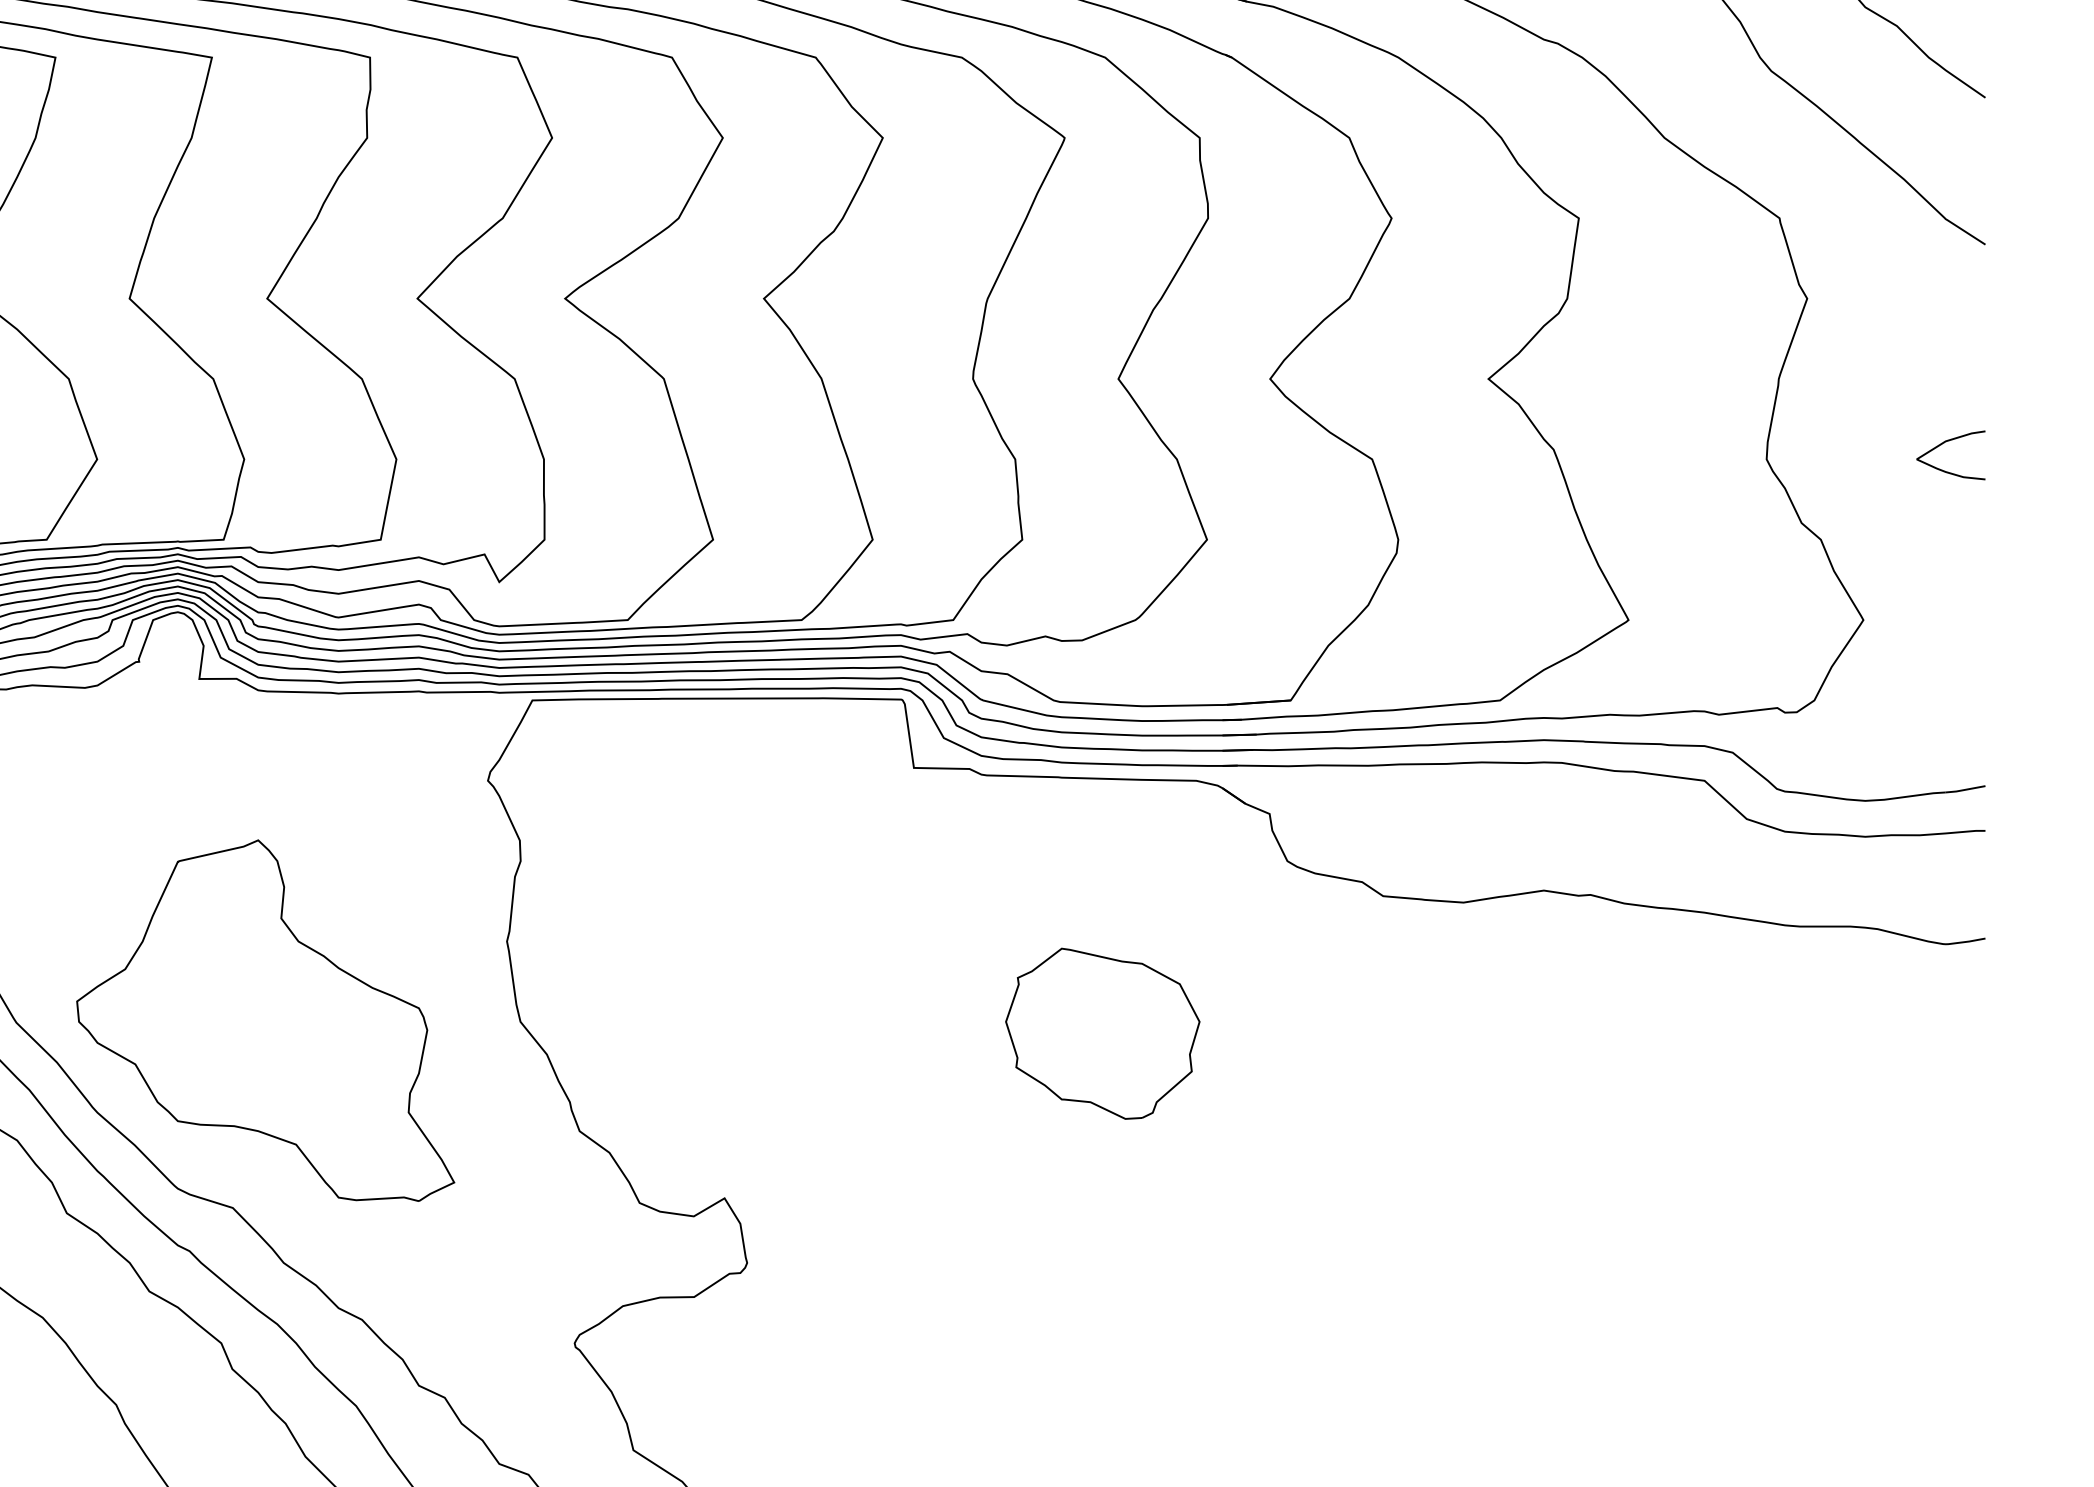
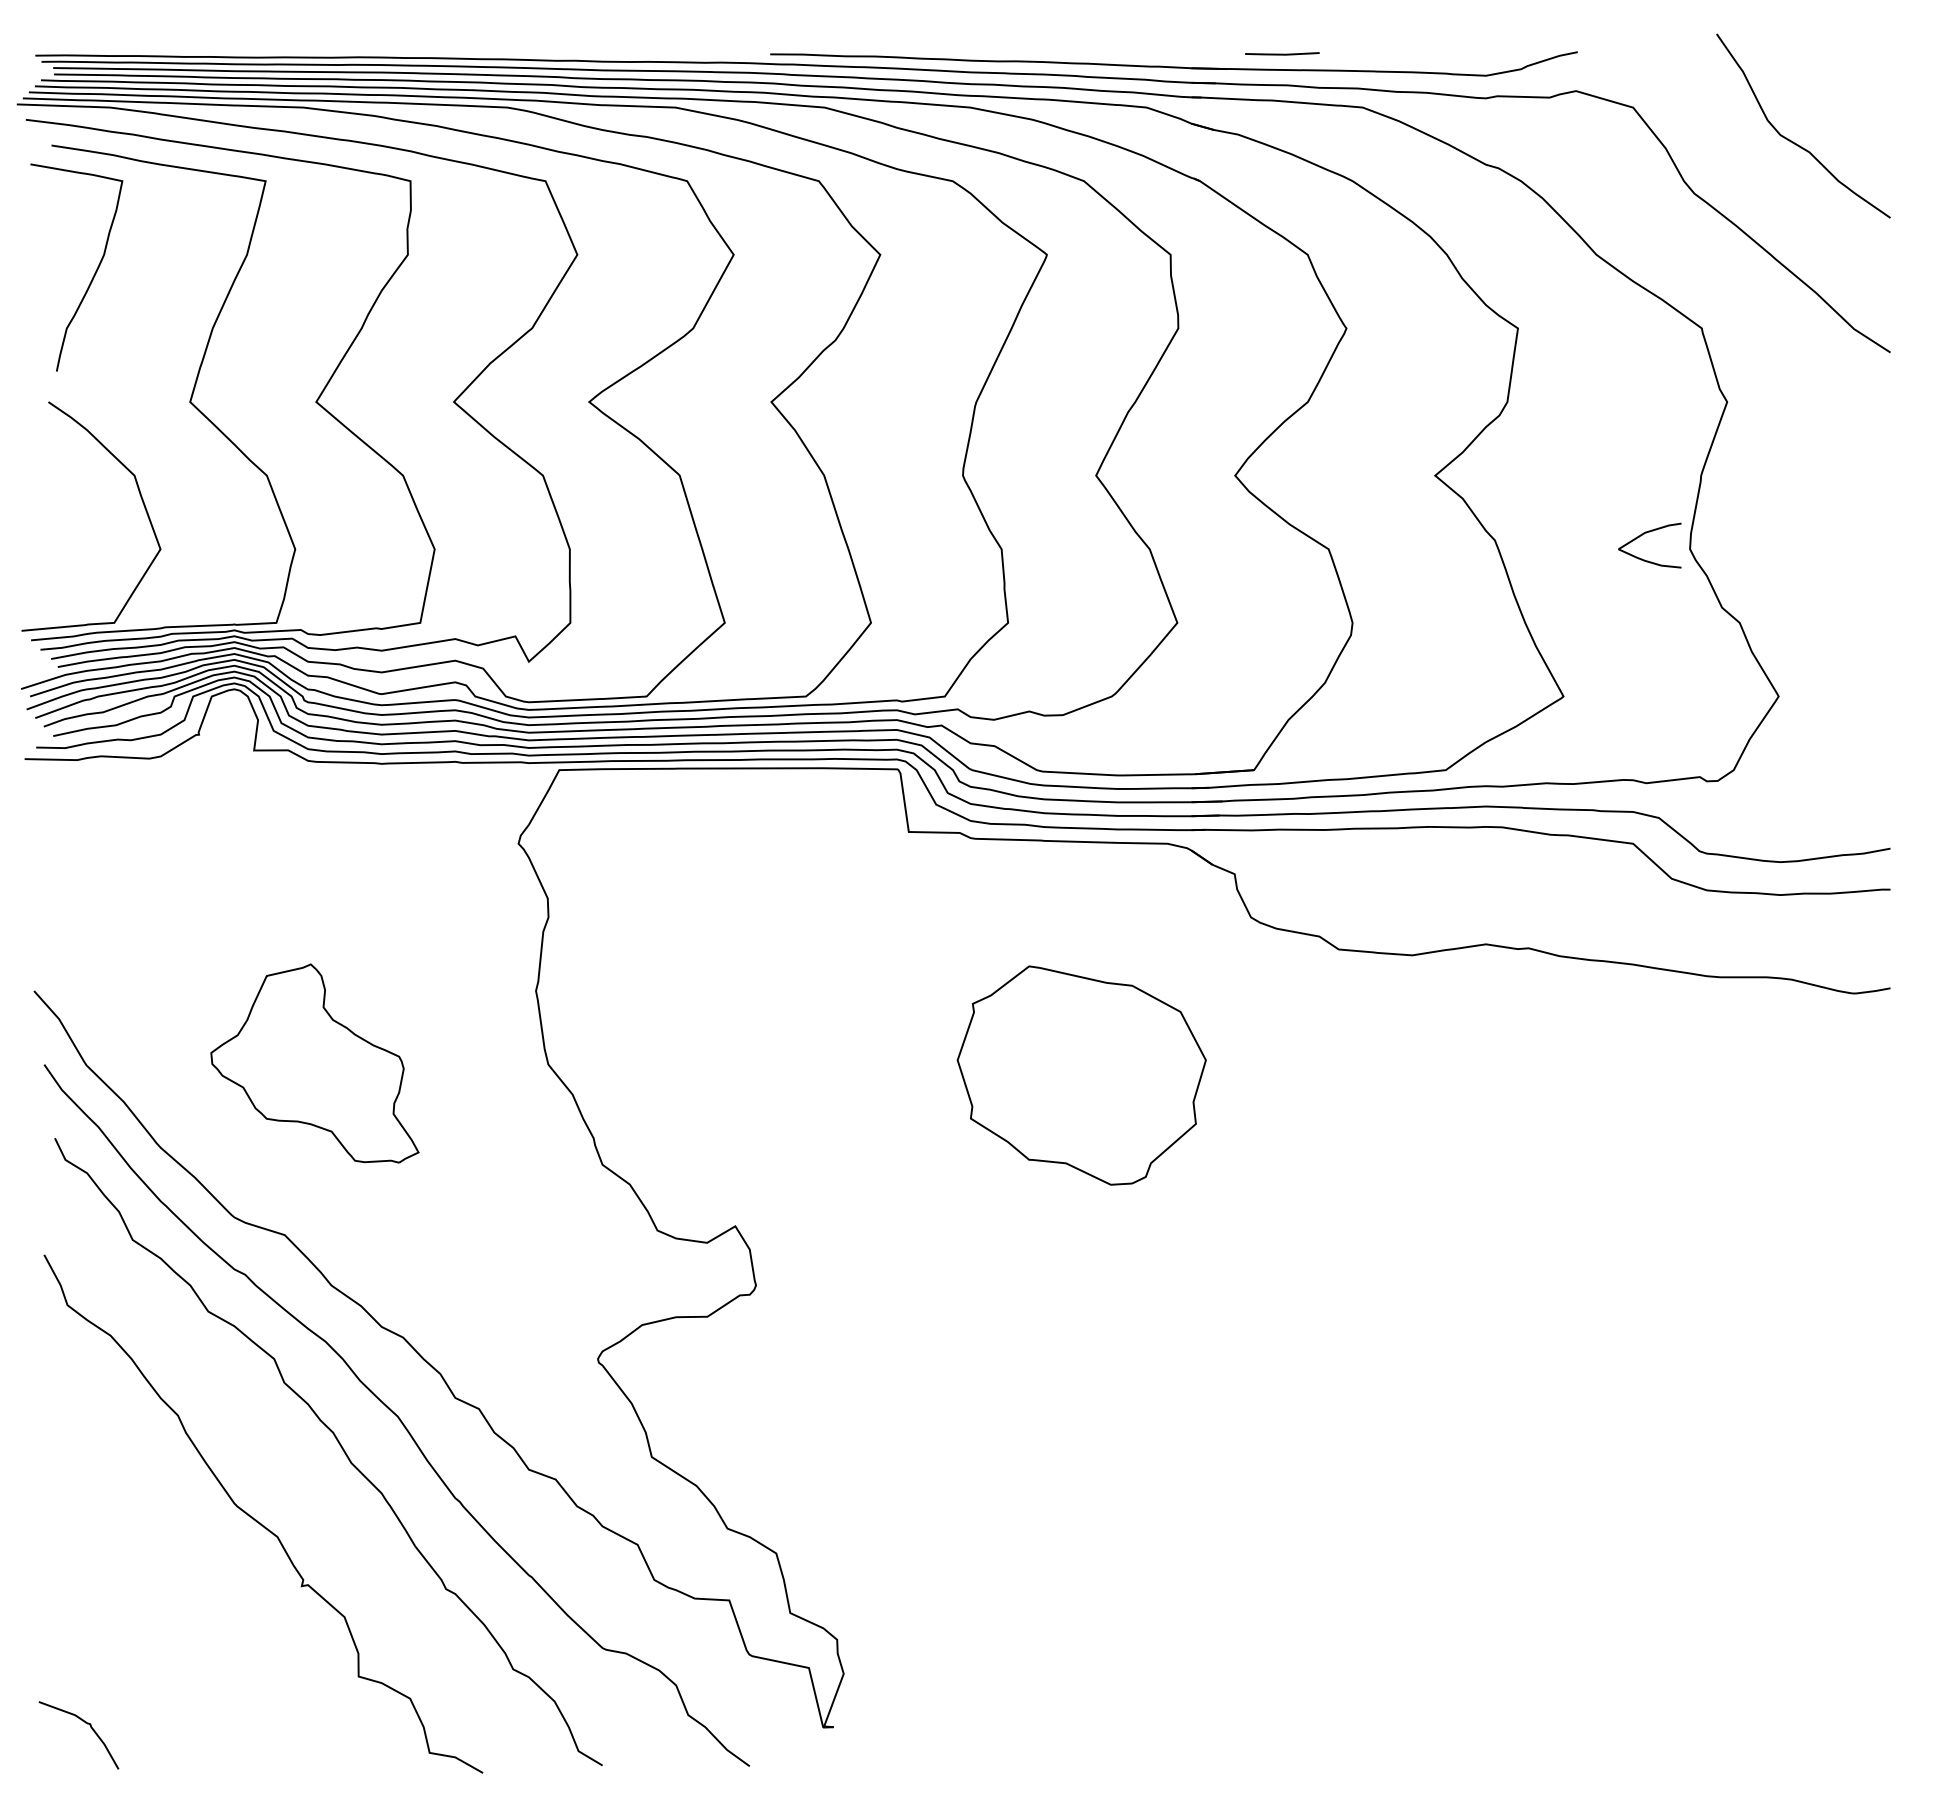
curve: (1941, 445) -> (1641, 536), moved
part: (265, 1020) -> (314, 1063), size x0.6
part: (1102, 1033) -> (1081, 1075), size x1.4

